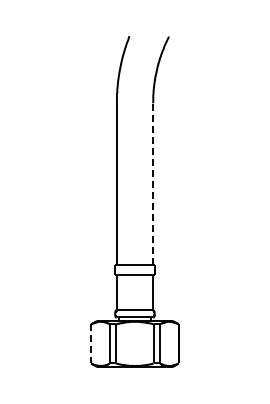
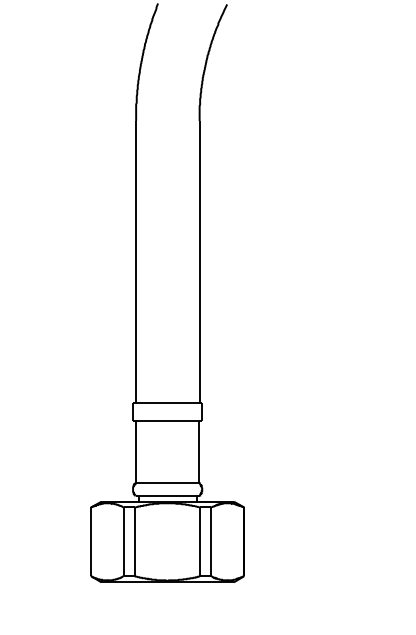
line: (153, 184) -> (200, 263), dashed -> solid
line: (91, 343) -> (91, 541), dashed -> solid

